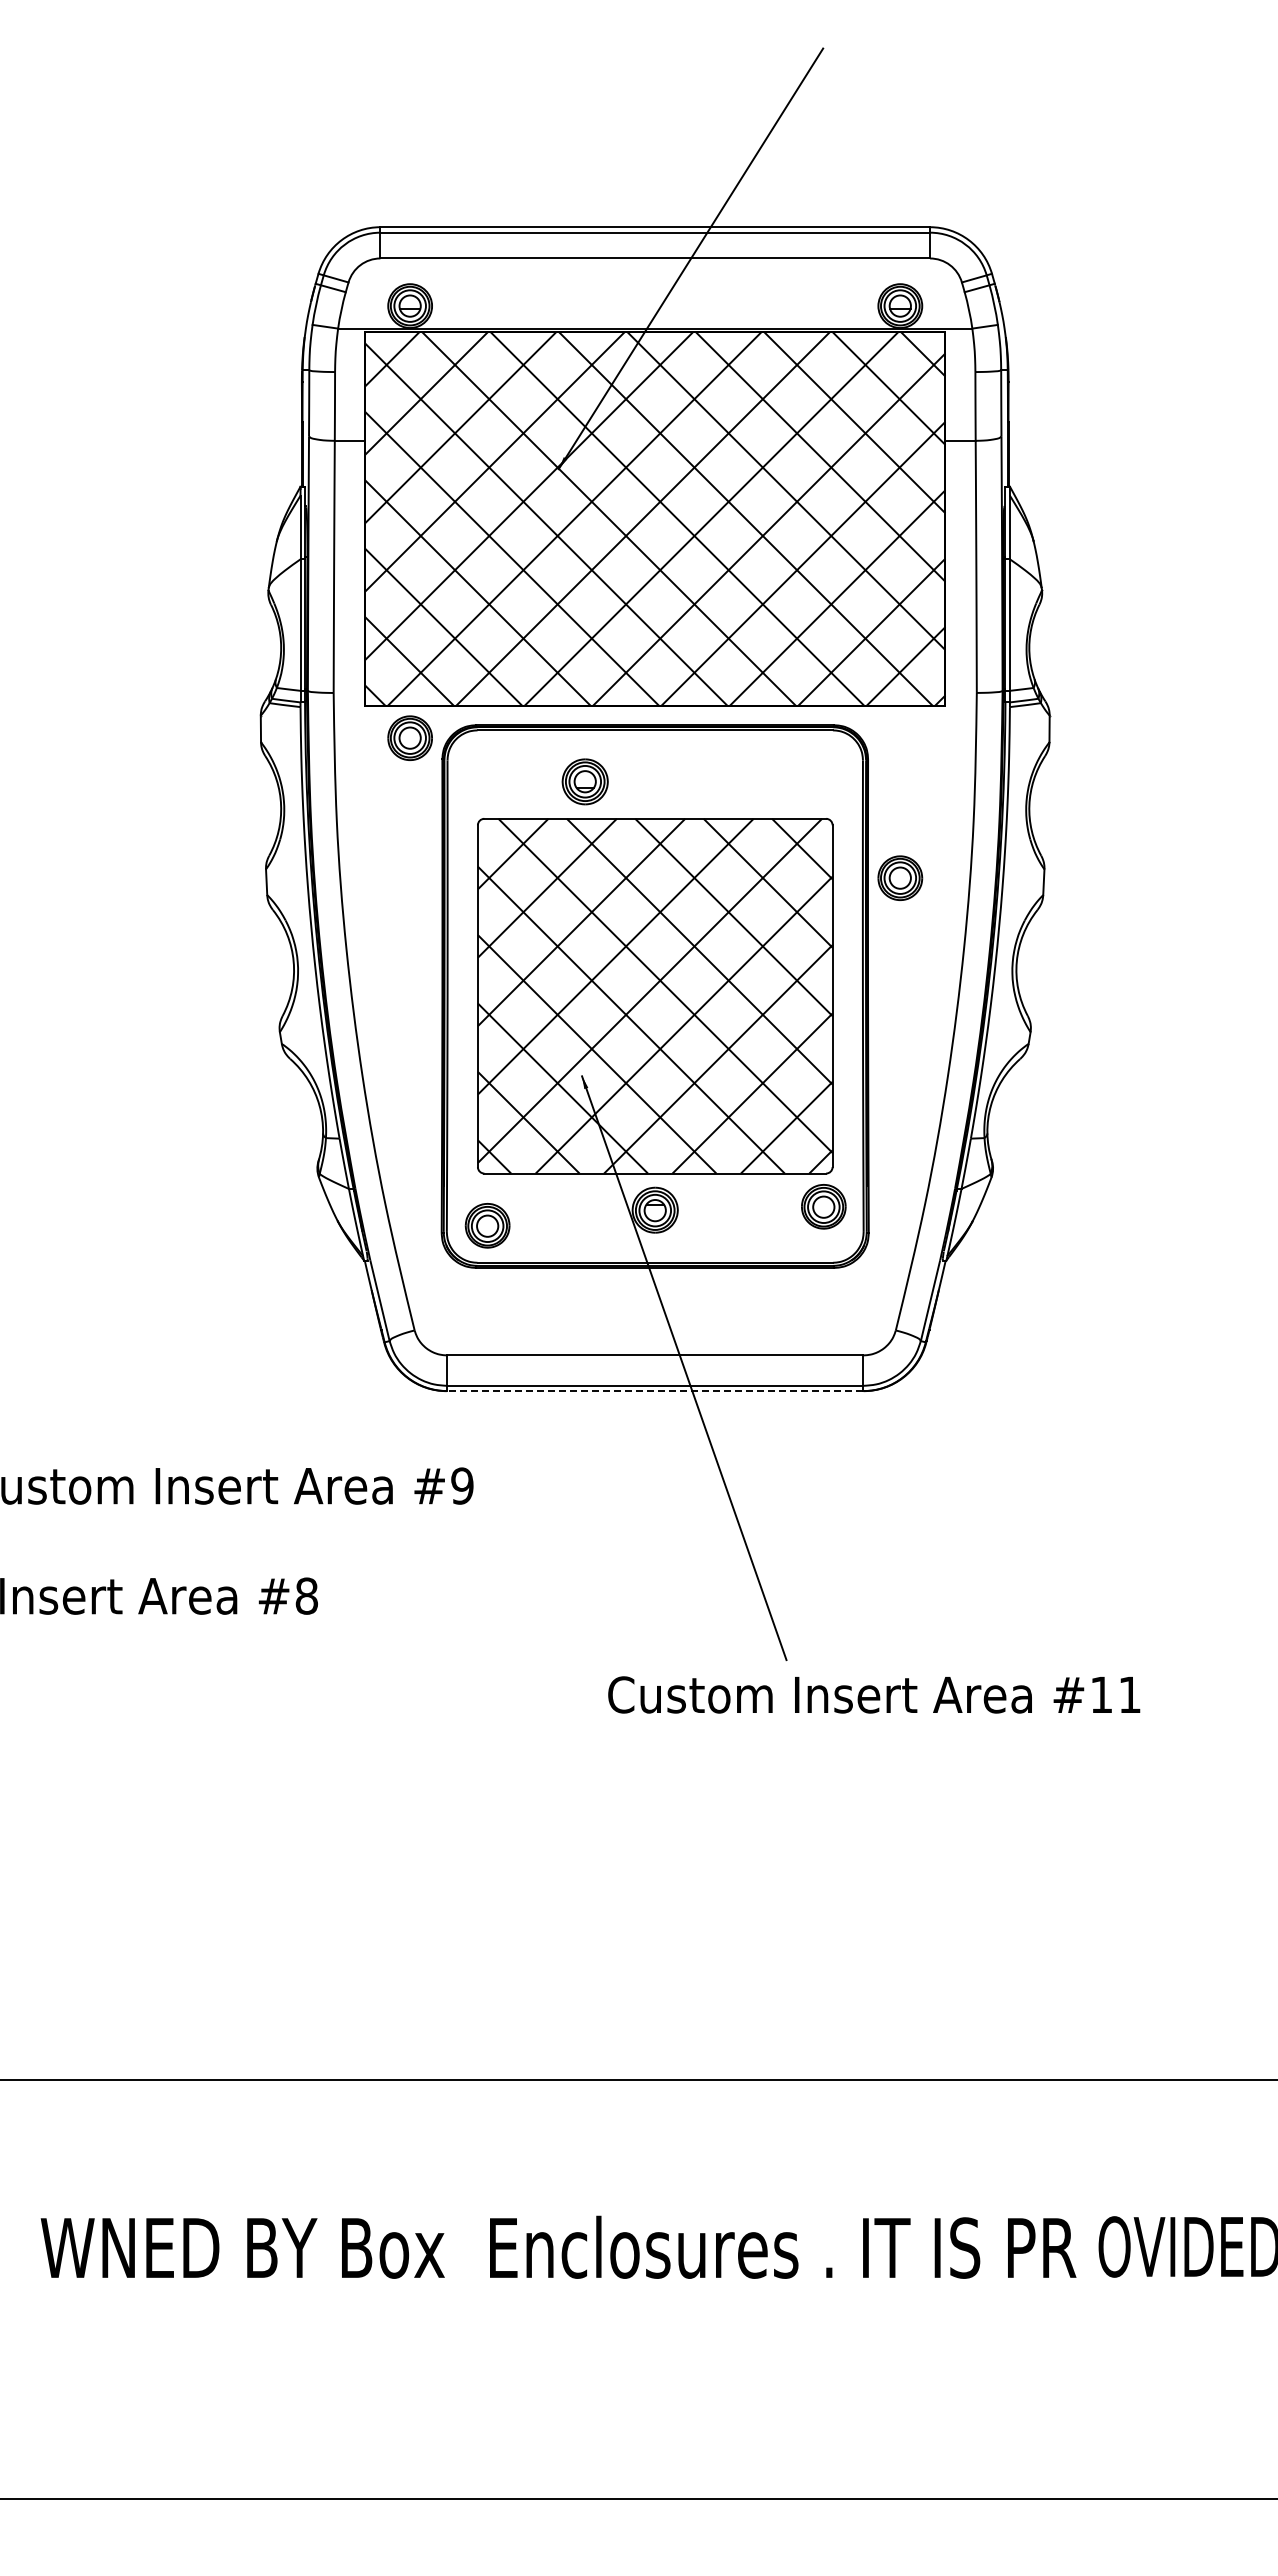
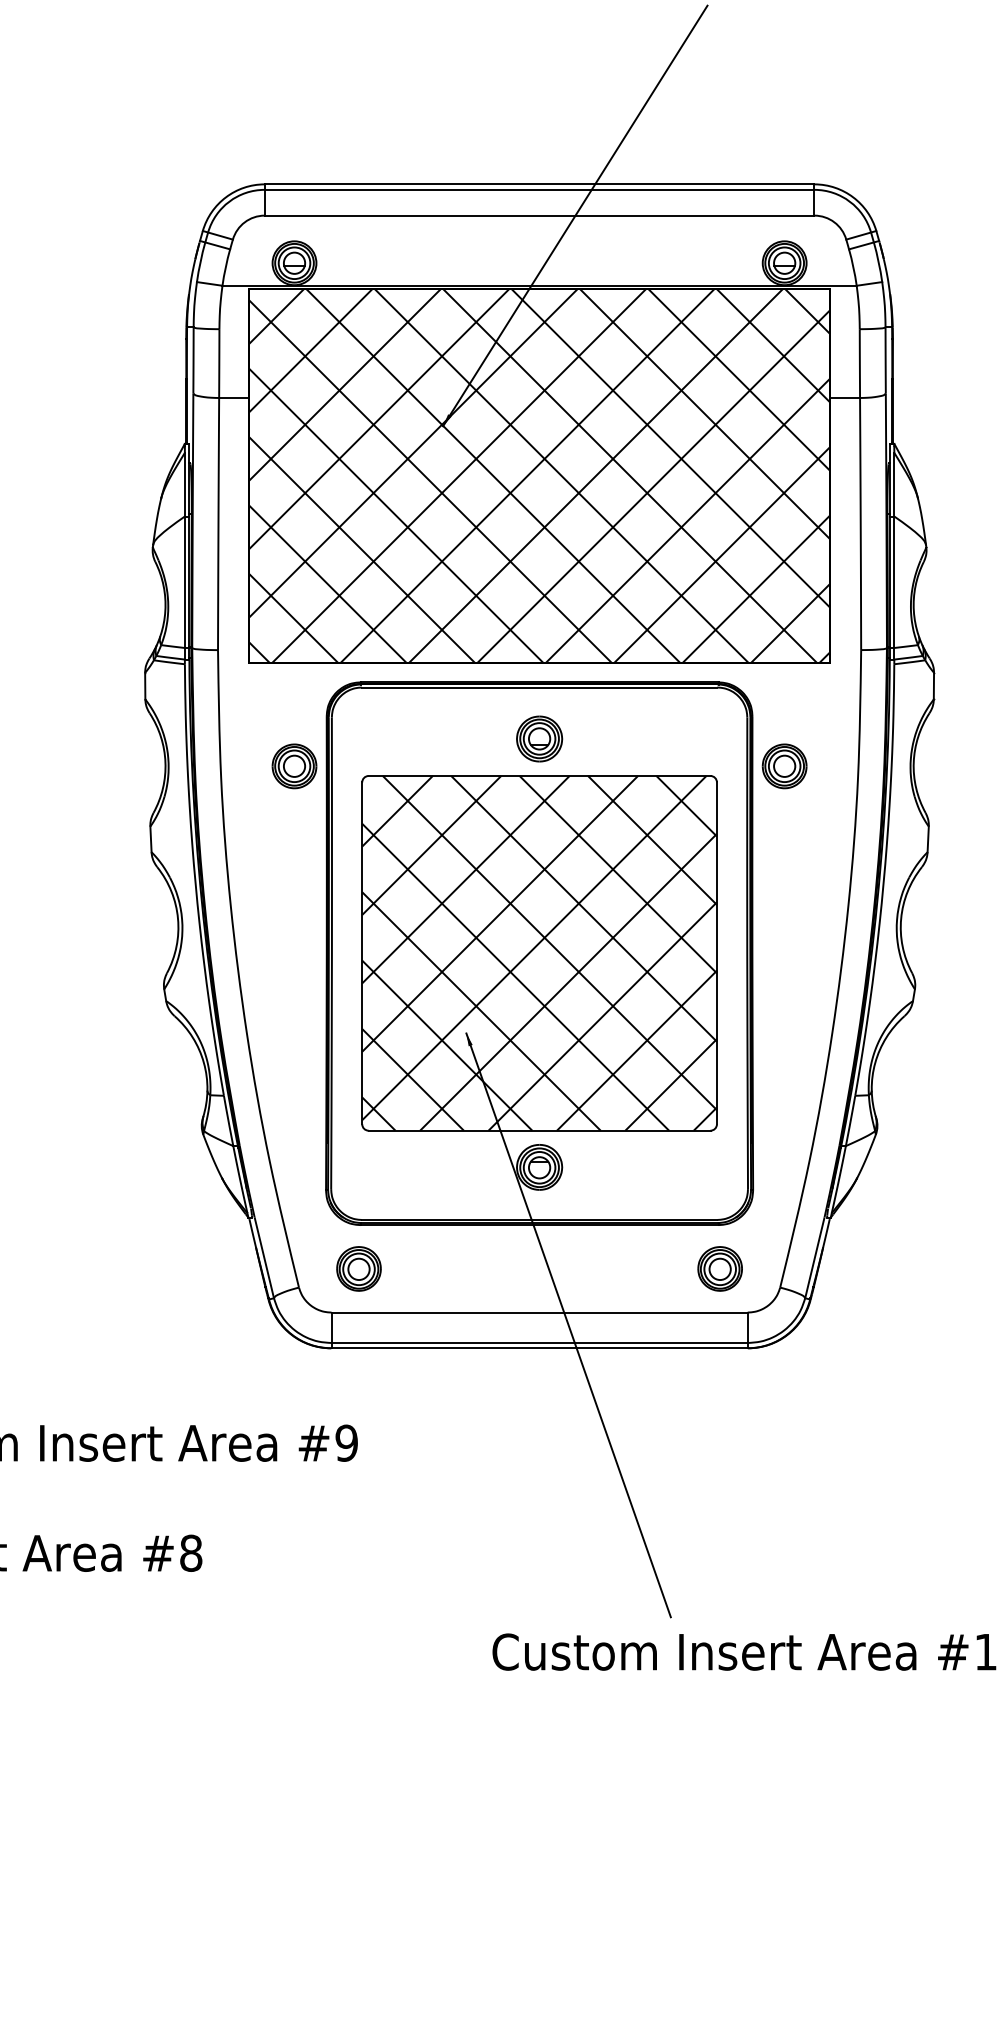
part: (409, 737) -> (293, 765), moved
part: (584, 781) -> (538, 738), moved
part: (900, 877) -> (784, 765), moved
part: (823, 1206) -> (719, 1268), moved
part: (487, 1225) -> (358, 1268), moved
line: (654, 1391) -> (538, 1348), dashed -> solid

